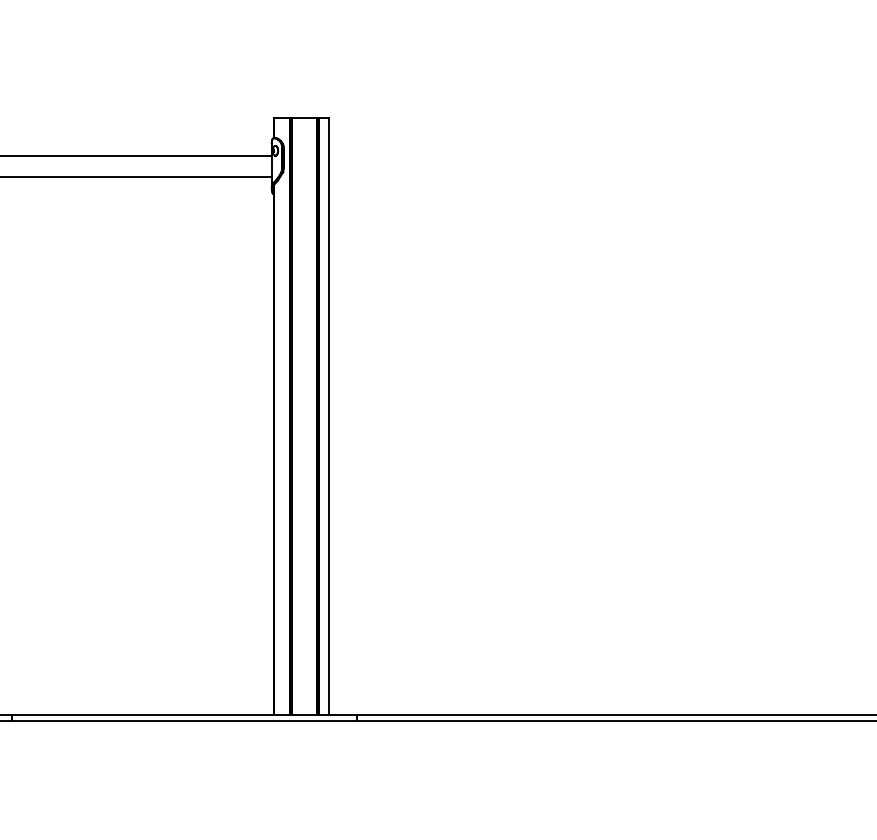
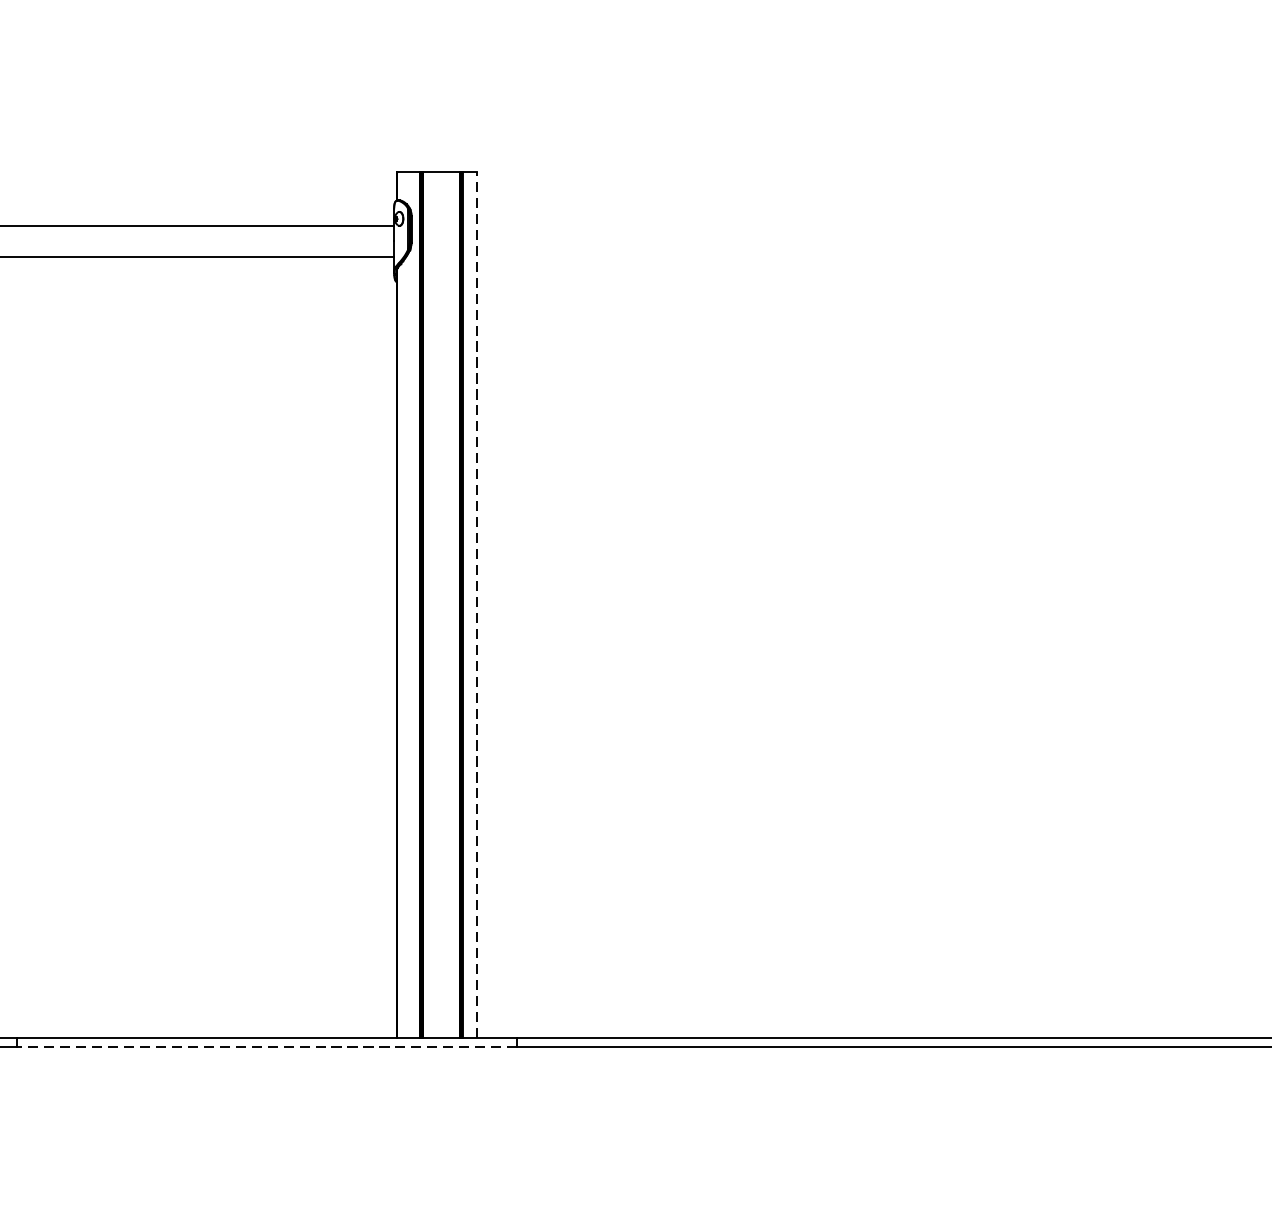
line: (328, 416) -> (476, 604), solid -> dashed
line: (183, 721) -> (266, 1046), solid -> dashed

